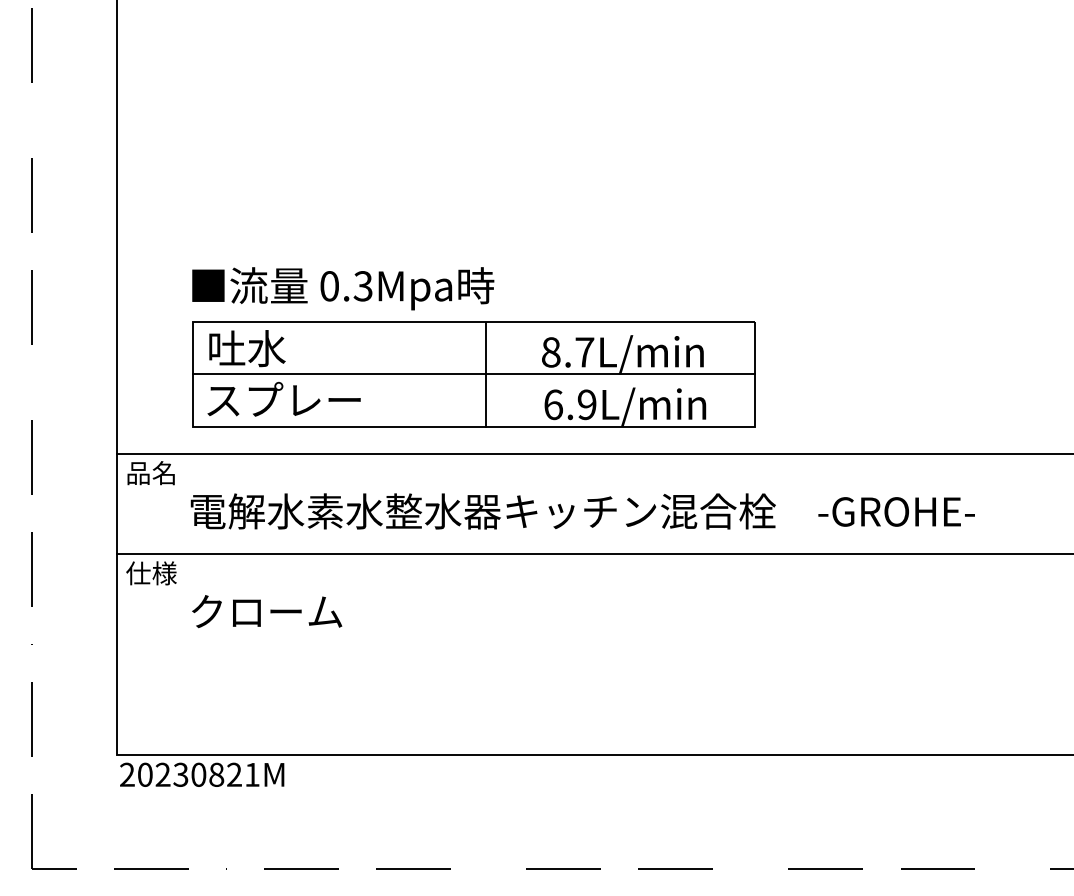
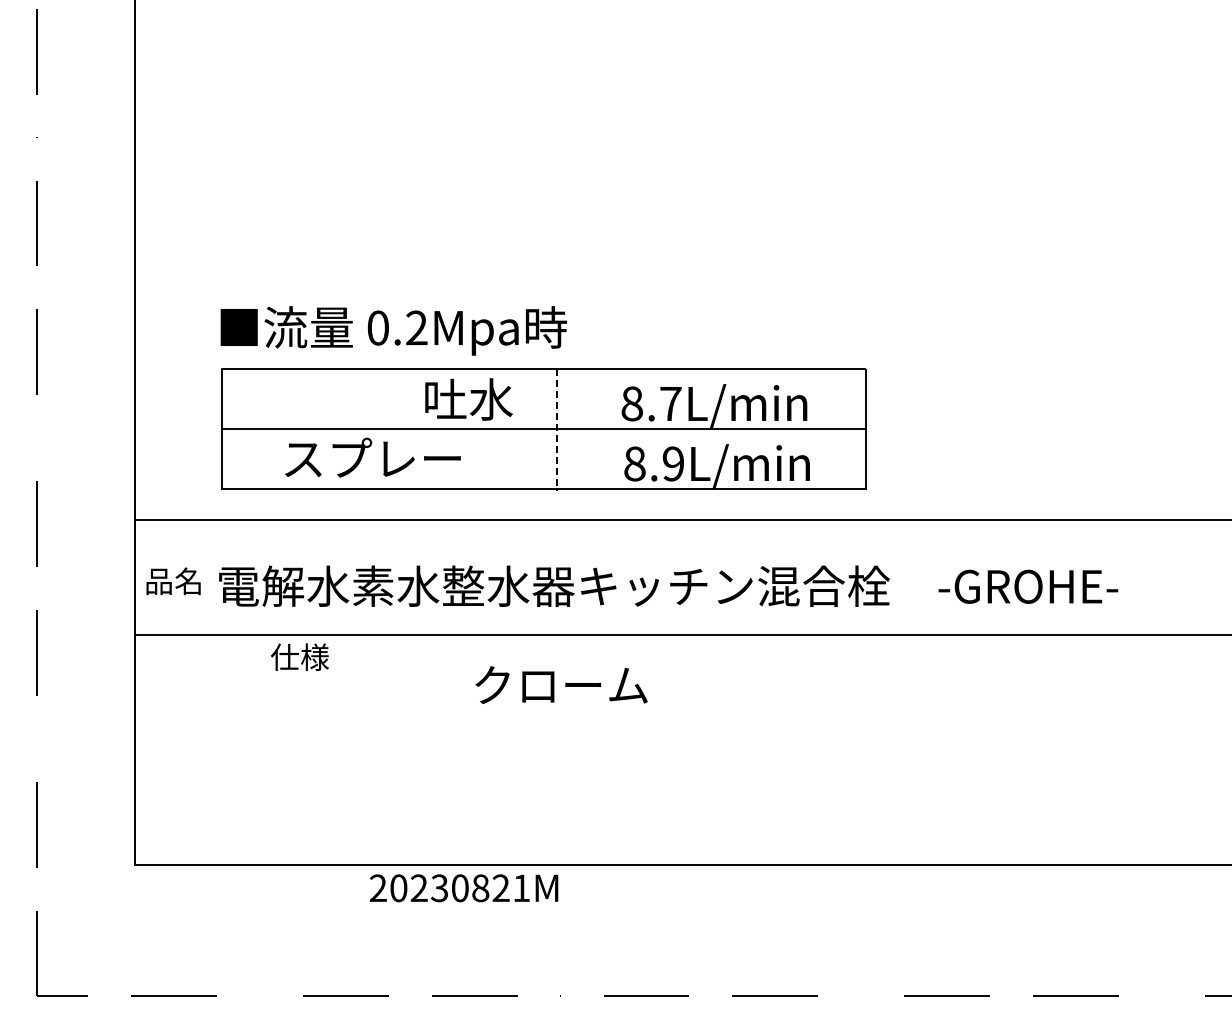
text: (363, 285) -> (416, 327), 0.3Mpa -> 0.2Mpa
text: (247, 348) -> (468, 399), moved
line: (485, 374) -> (557, 429), solid -> dashed
text: (283, 399) -> (372, 457), moved
text: (553, 404) -> (634, 463), 6.9L/min -> 8.9L/min
text: (151, 473) -> (173, 581), moved
text: (151, 572) -> (299, 656), moved
text: (267, 611) -> (561, 684), moved
text: (201, 775) -> (463, 888), moved

